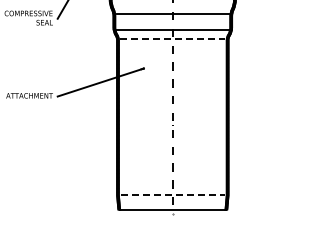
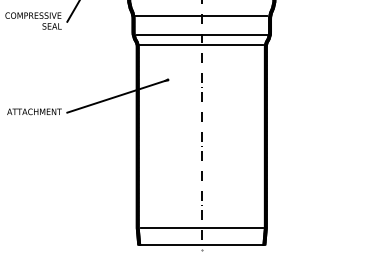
line: (172, 38) -> (201, 44), dashed -> solid
line: (173, 195) -> (202, 228), dashed -> solid

